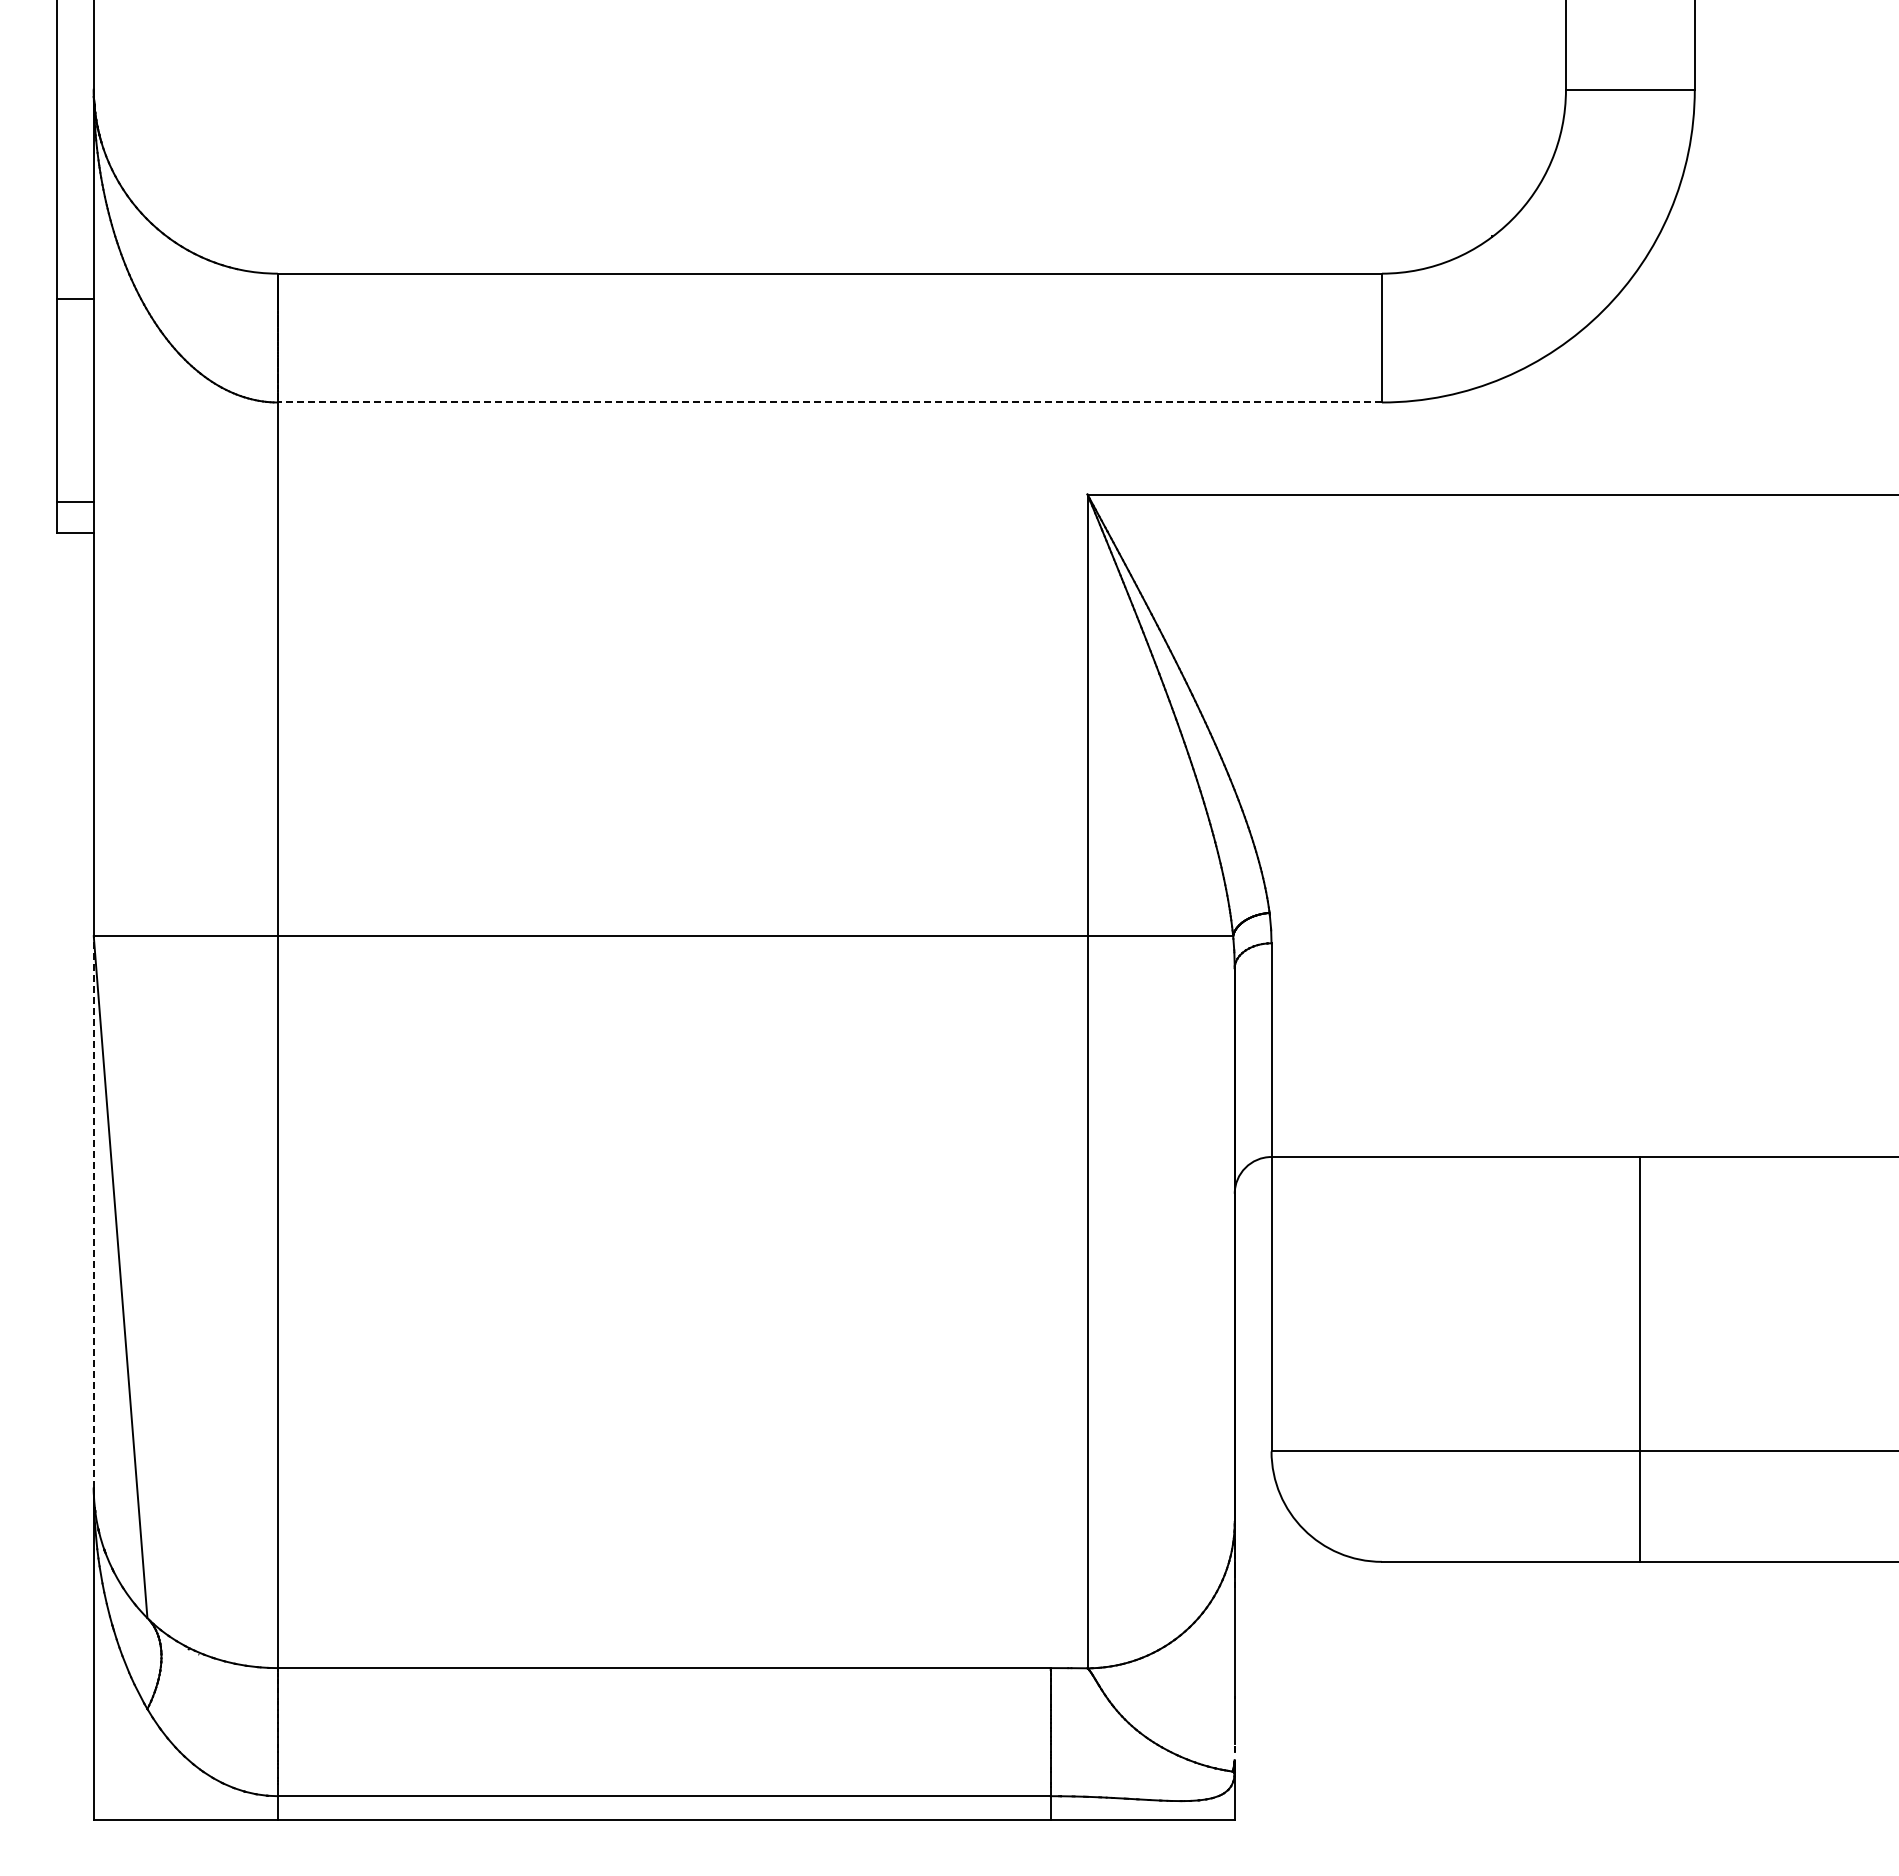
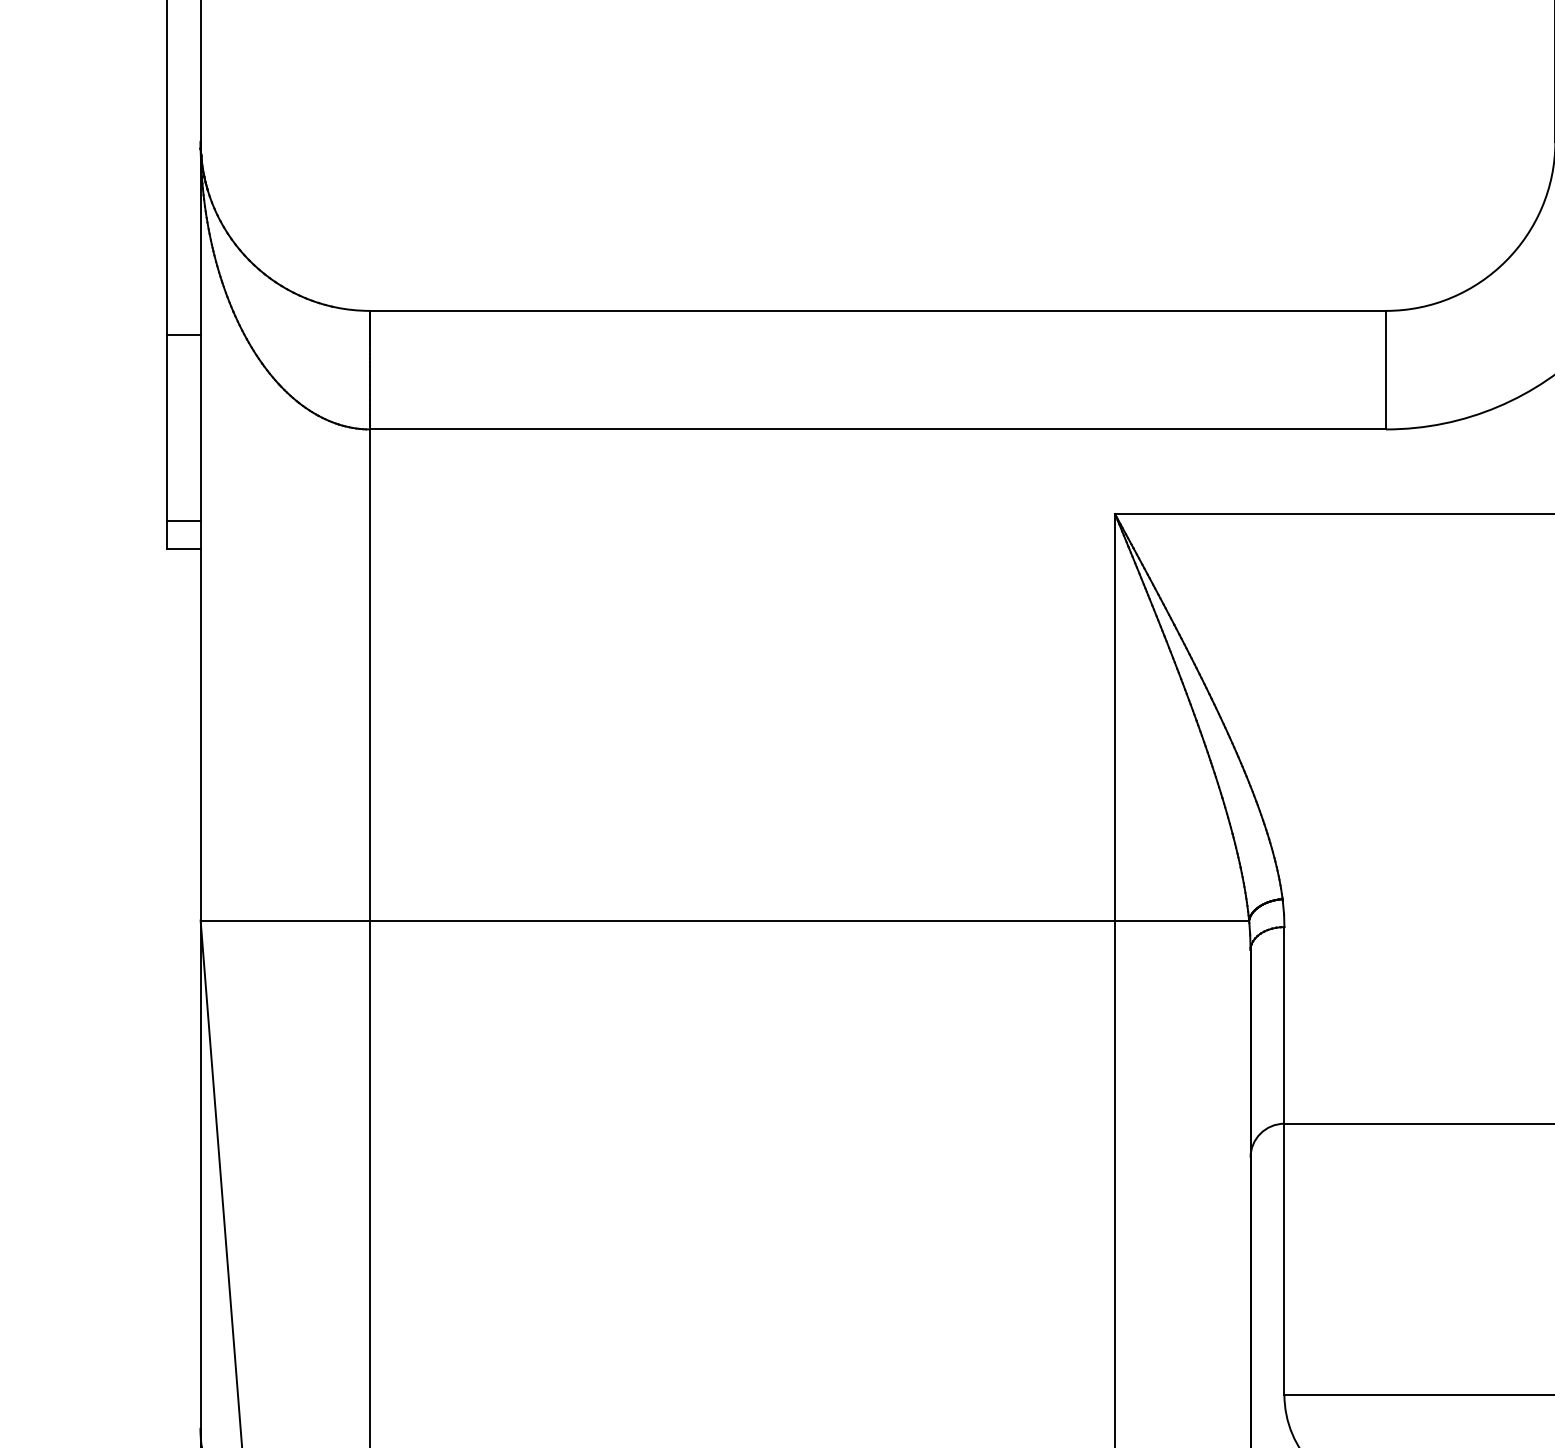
line: (829, 402) -> (877, 429), dashed -> solid
line: (93, 1211) -> (200, 1173), dashed -> solid

